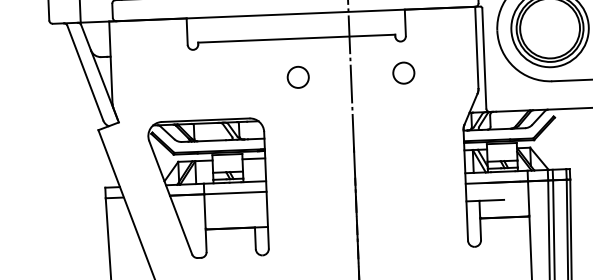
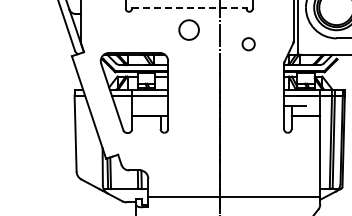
line: (297, 38) -> (189, 7), solid -> dashed
circle: (403, 73) -> (248, 44), moved
circle: (298, 77) -> (189, 30), size x1.6

